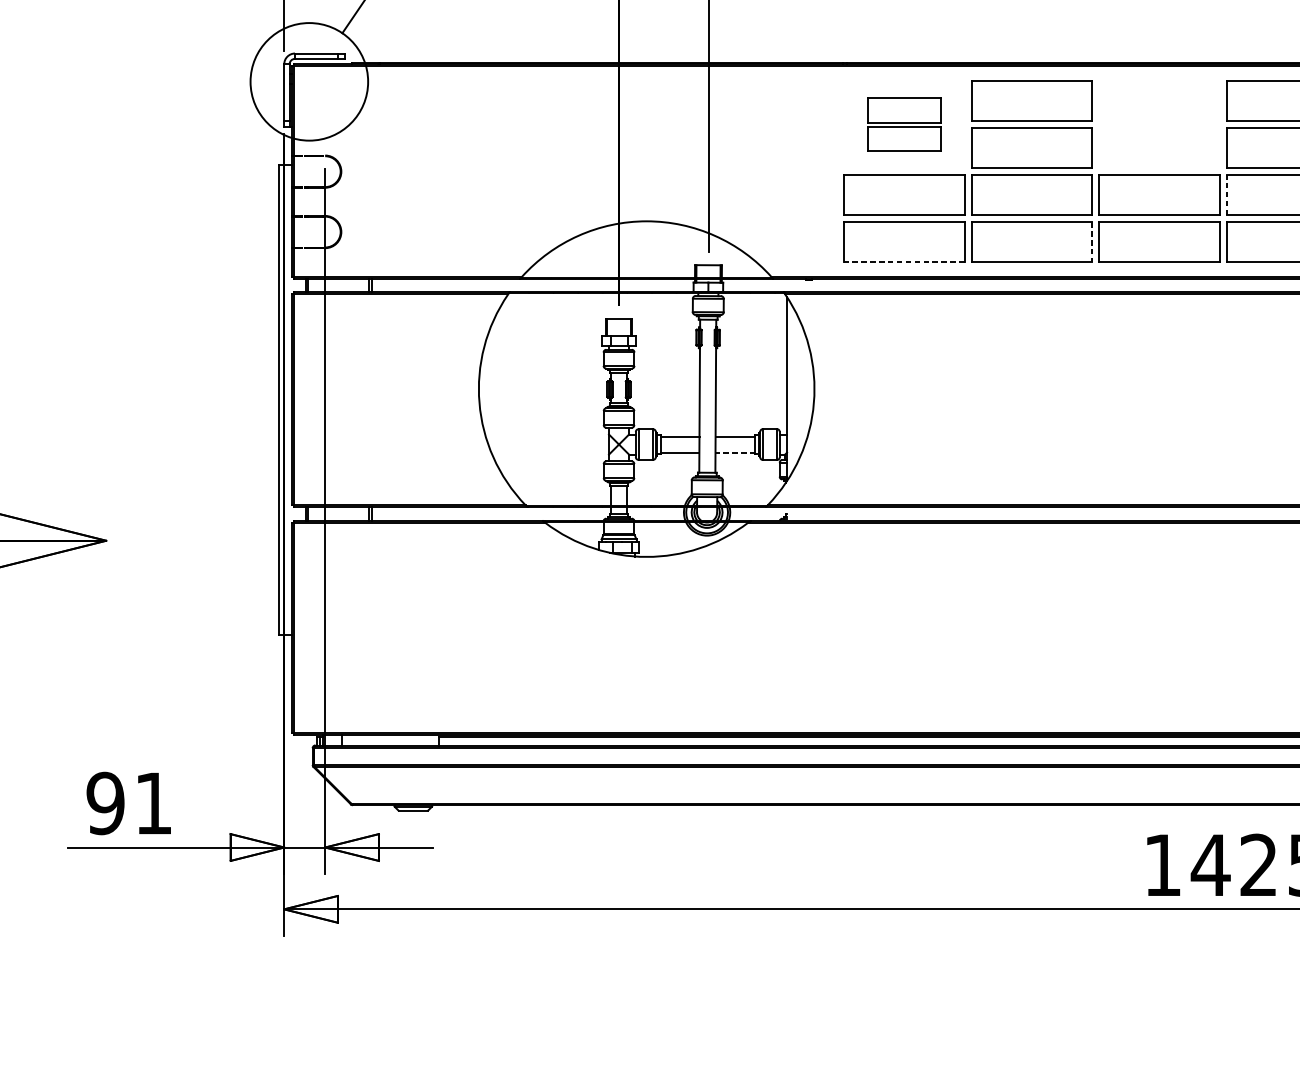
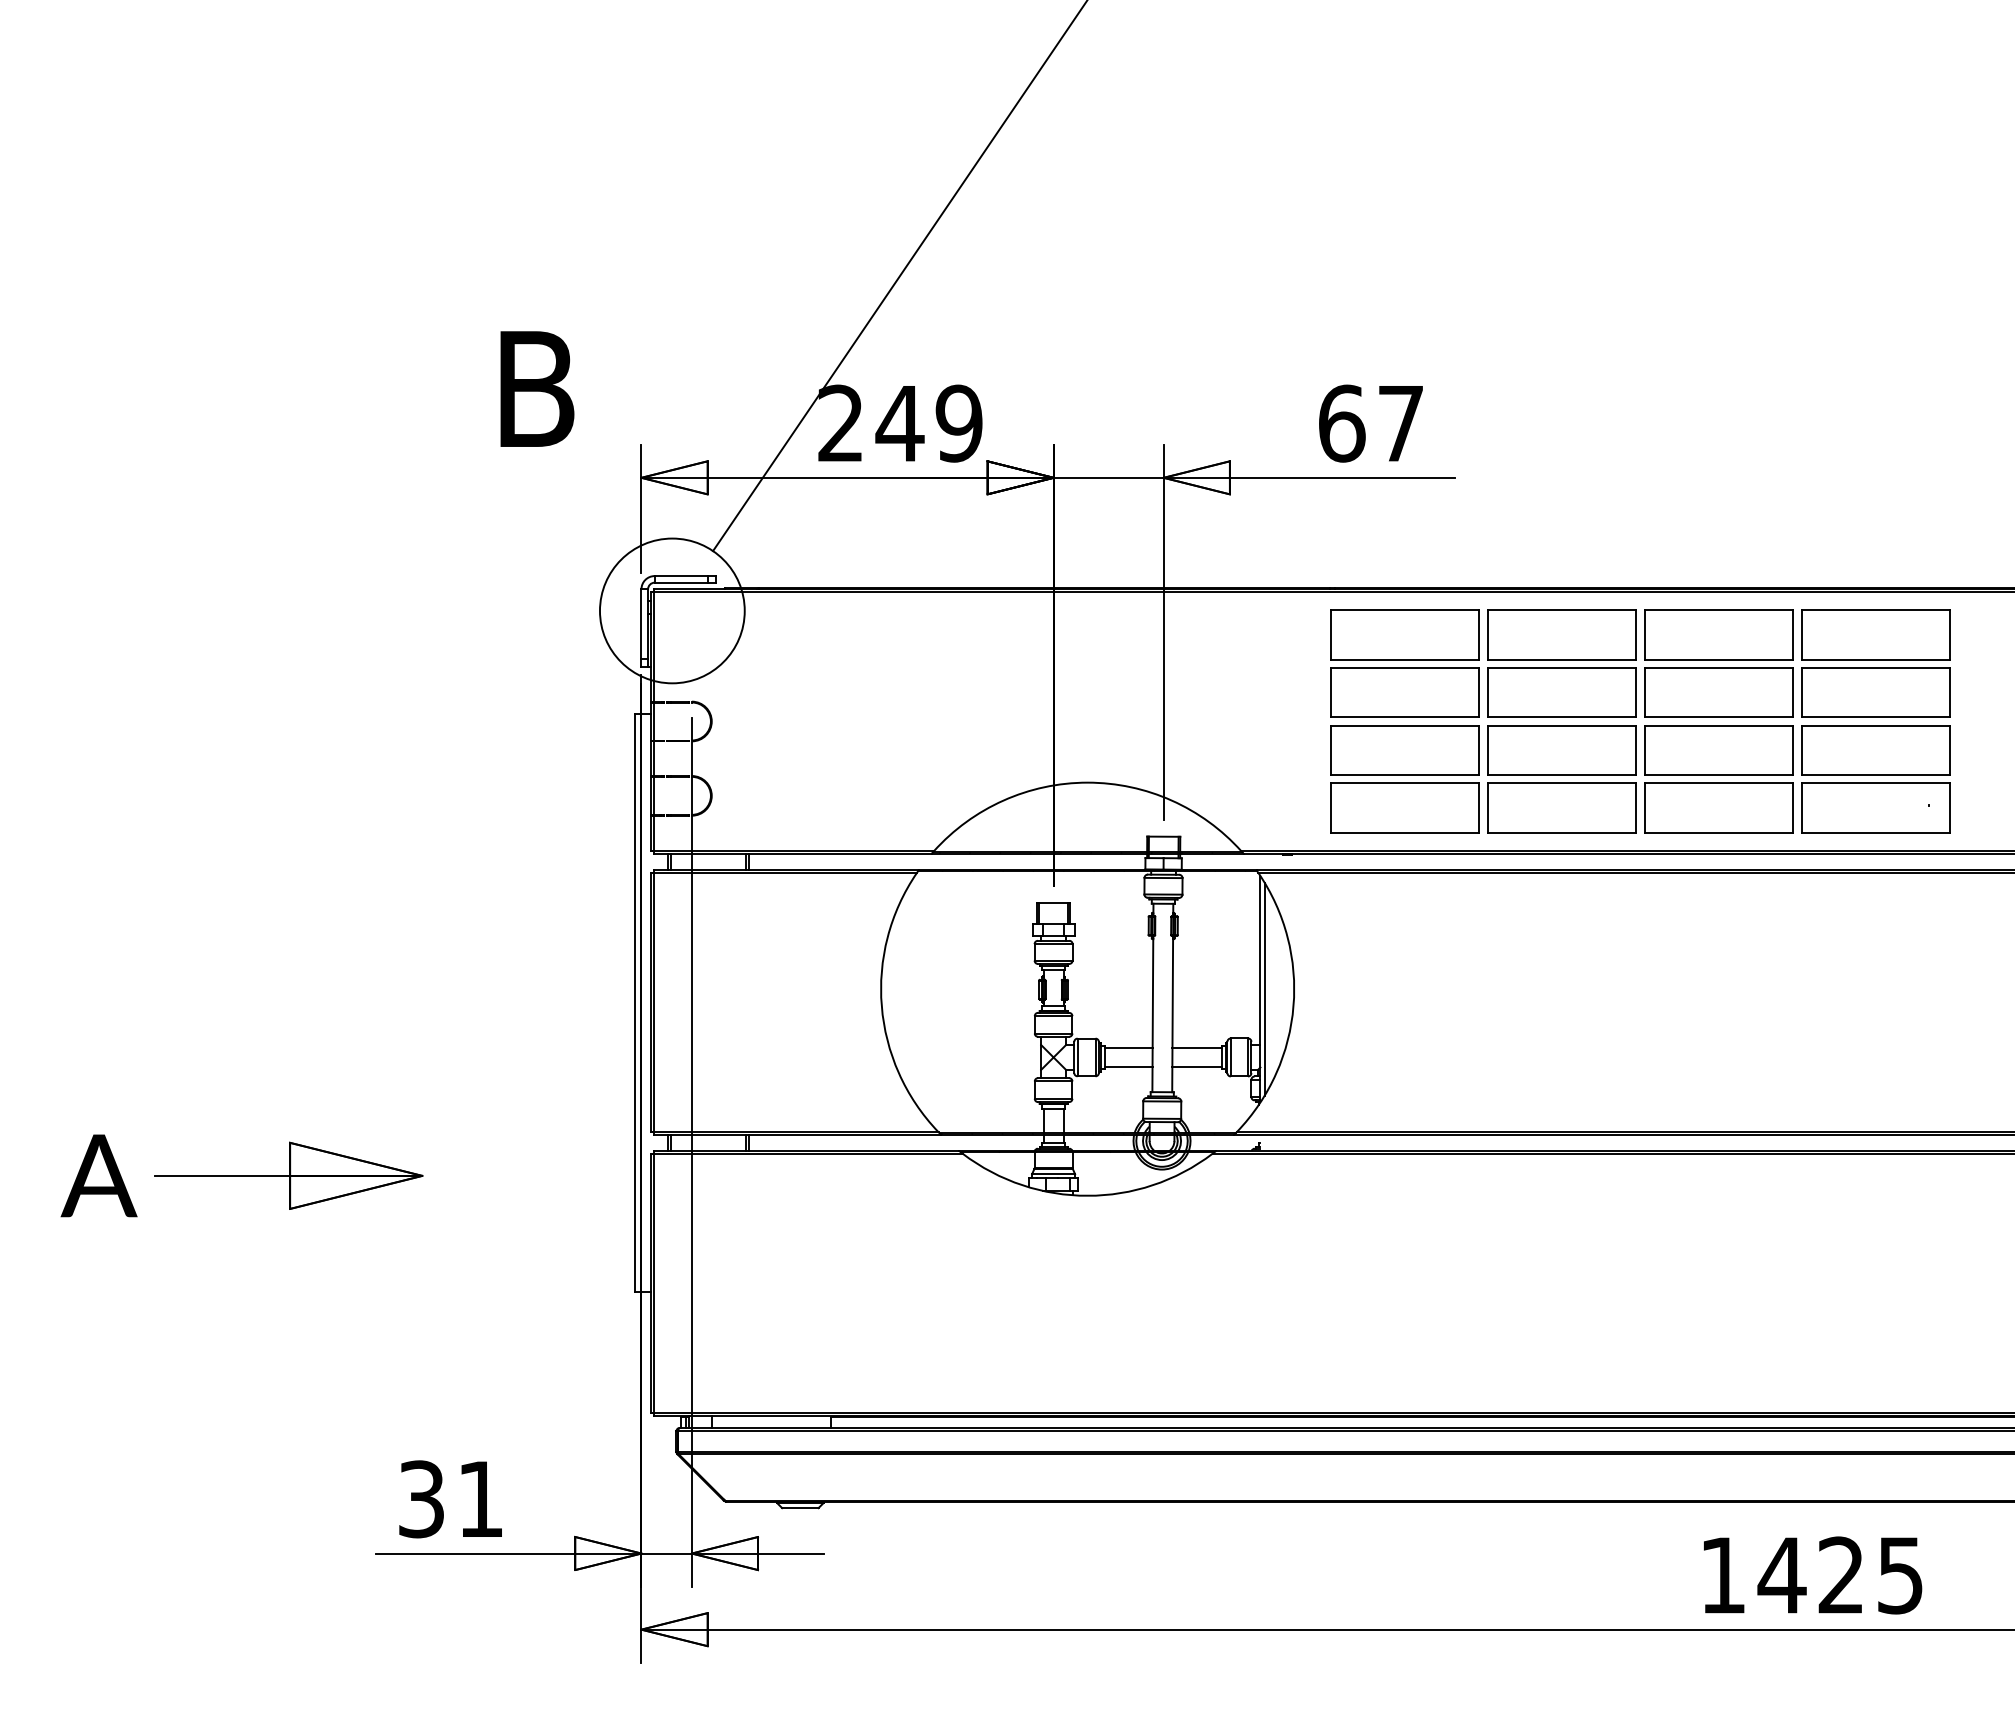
part: (904, 124) -> (1404, 663), size x1.67
part: (1159, 124) -> (1718, 663), added
line: (1226, 195) -> (1801, 750), dashed -> solid
line: (1092, 242) -> (1636, 808), dashed -> solid
line: (904, 262) -> (1404, 833), dashed -> solid
line: (790, 388) -> (1264, 988), added
line: (735, 452) -> (1196, 1067), dashed -> solid
text: (105, 803) -> (421, 1499), 91 -> 31

